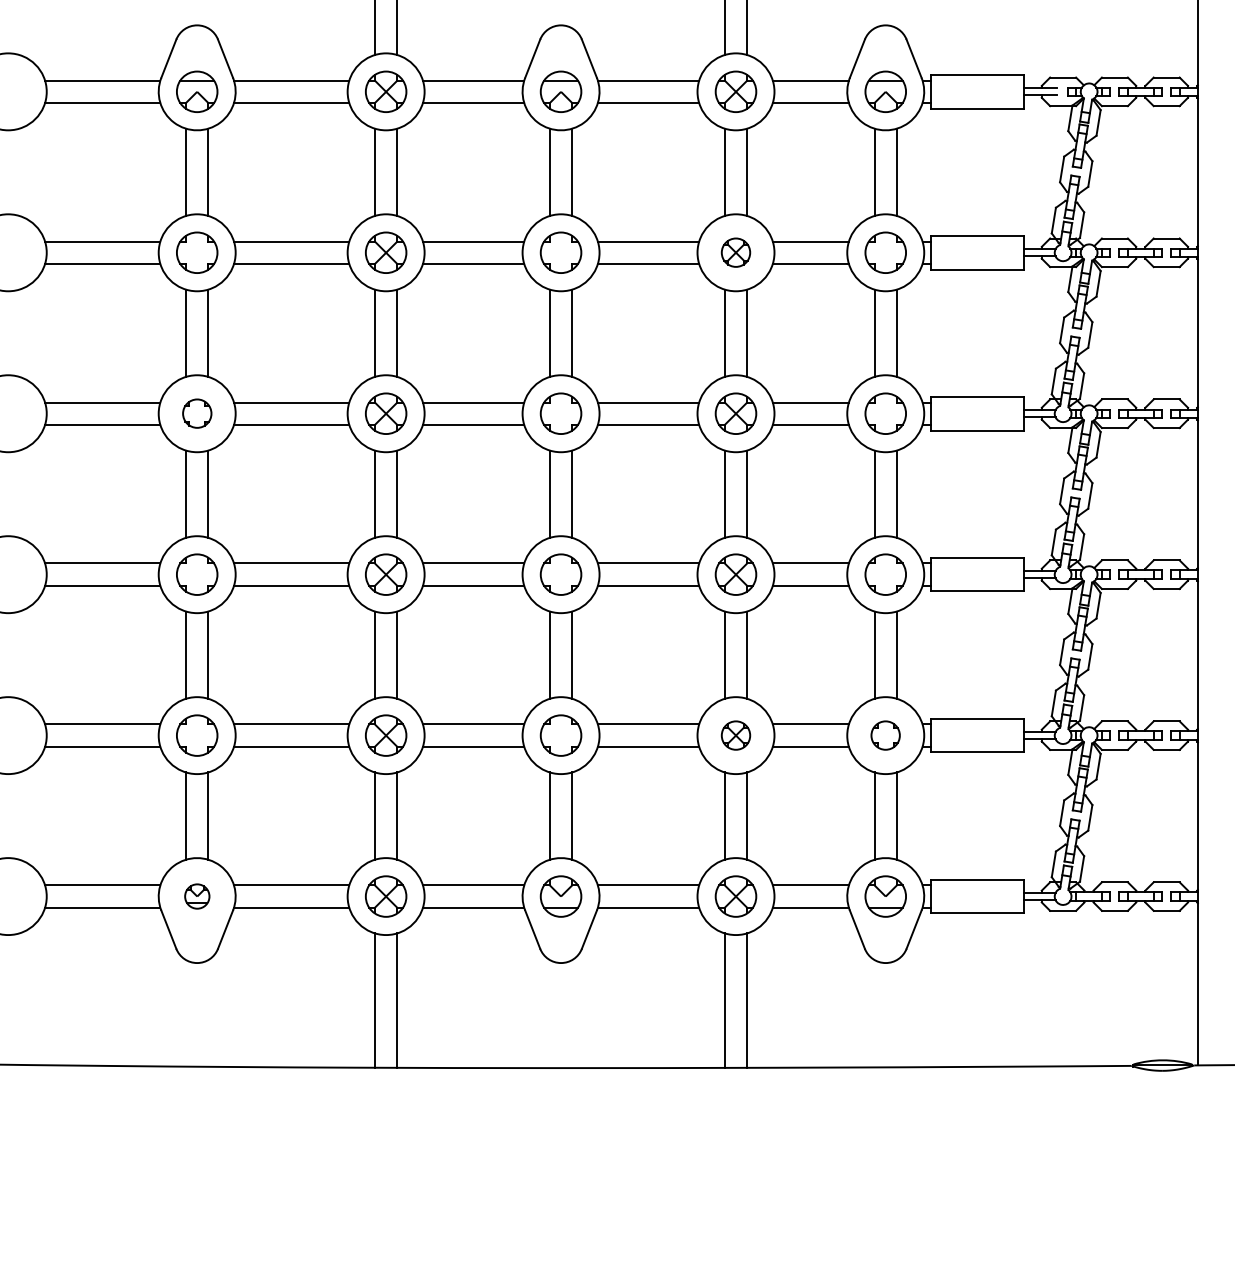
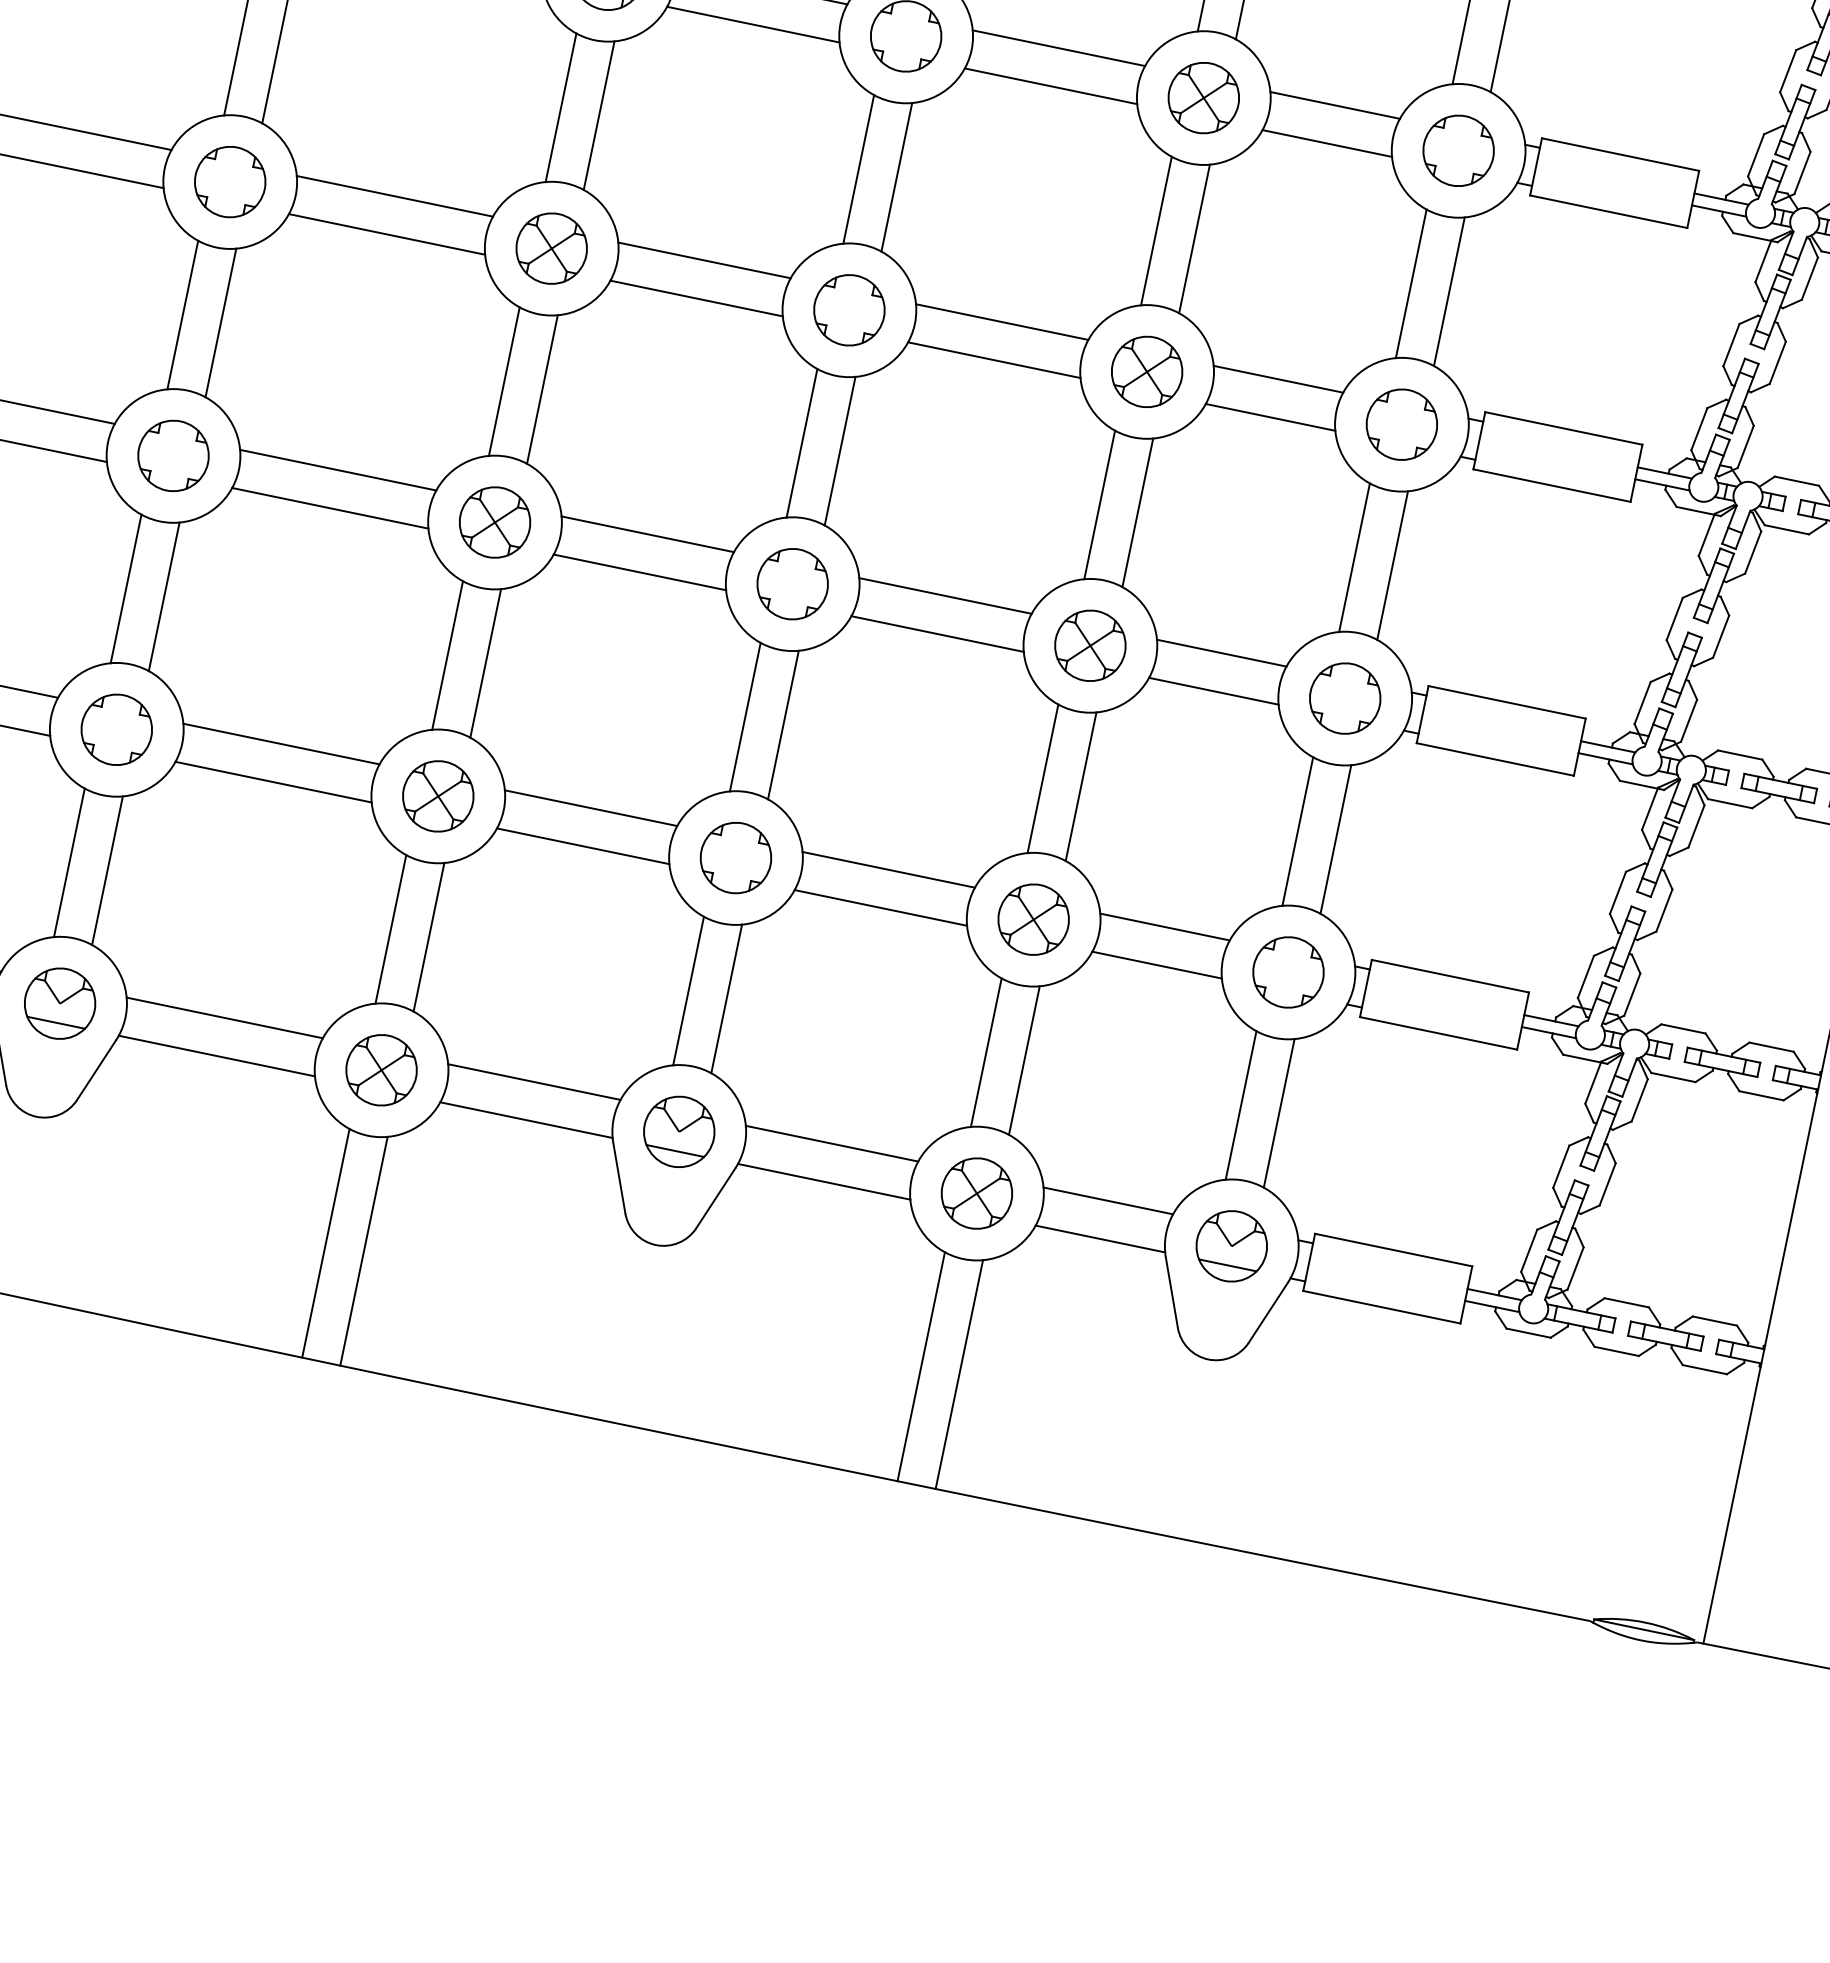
part: (735, 252) -> (1203, 97), size x1.43
part: (197, 413) -> (230, 181), size x1.43
part: (735, 735) -> (1032, 919), size x1.43
part: (885, 735) -> (1288, 972), size x1.43
part: (197, 896) -> (60, 1003), size x1.67

